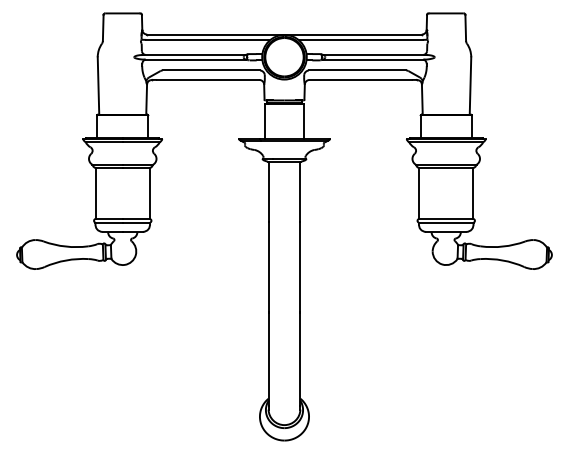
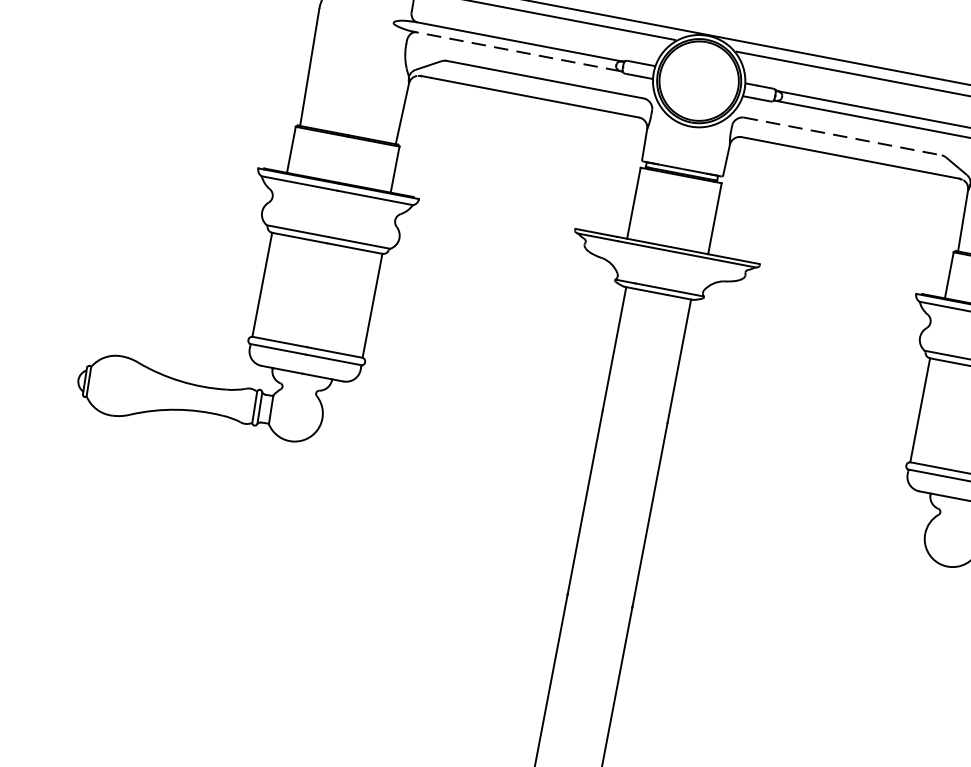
line: (195, 59) -> (517, 51), solid -> dashed
line: (357, 70) -> (842, 136), solid -> dashed

